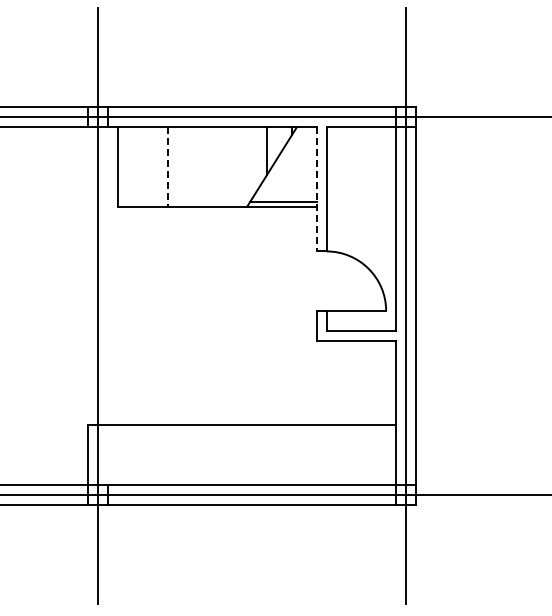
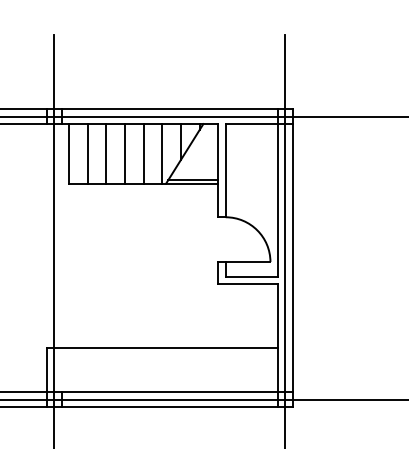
line: (142, 166) -> (87, 153), added
line: (192, 166) -> (125, 153), added
line: (217, 166) -> (143, 153), added
line: (242, 166) -> (162, 153), added
line: (167, 167) -> (106, 154), dashed -> solid
line: (316, 189) -> (218, 170), dashed -> solid

